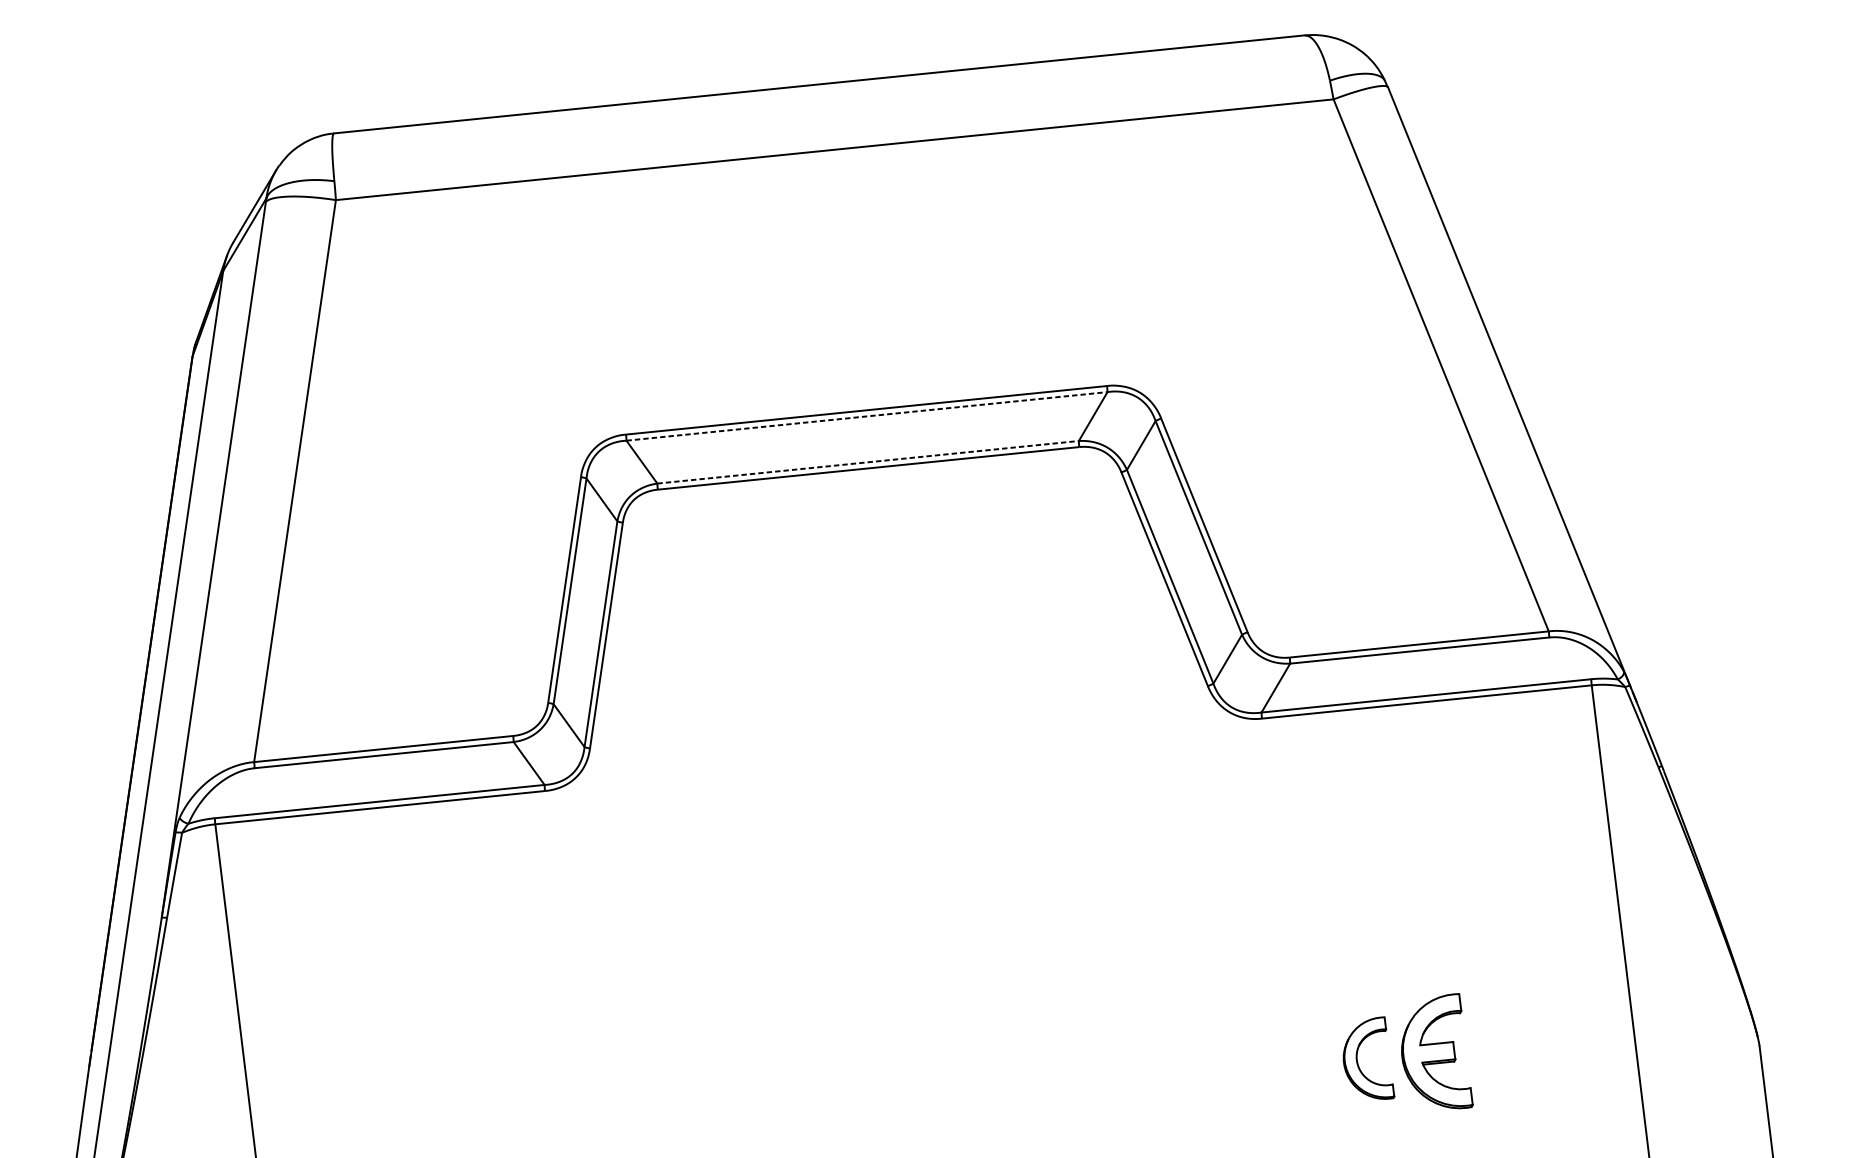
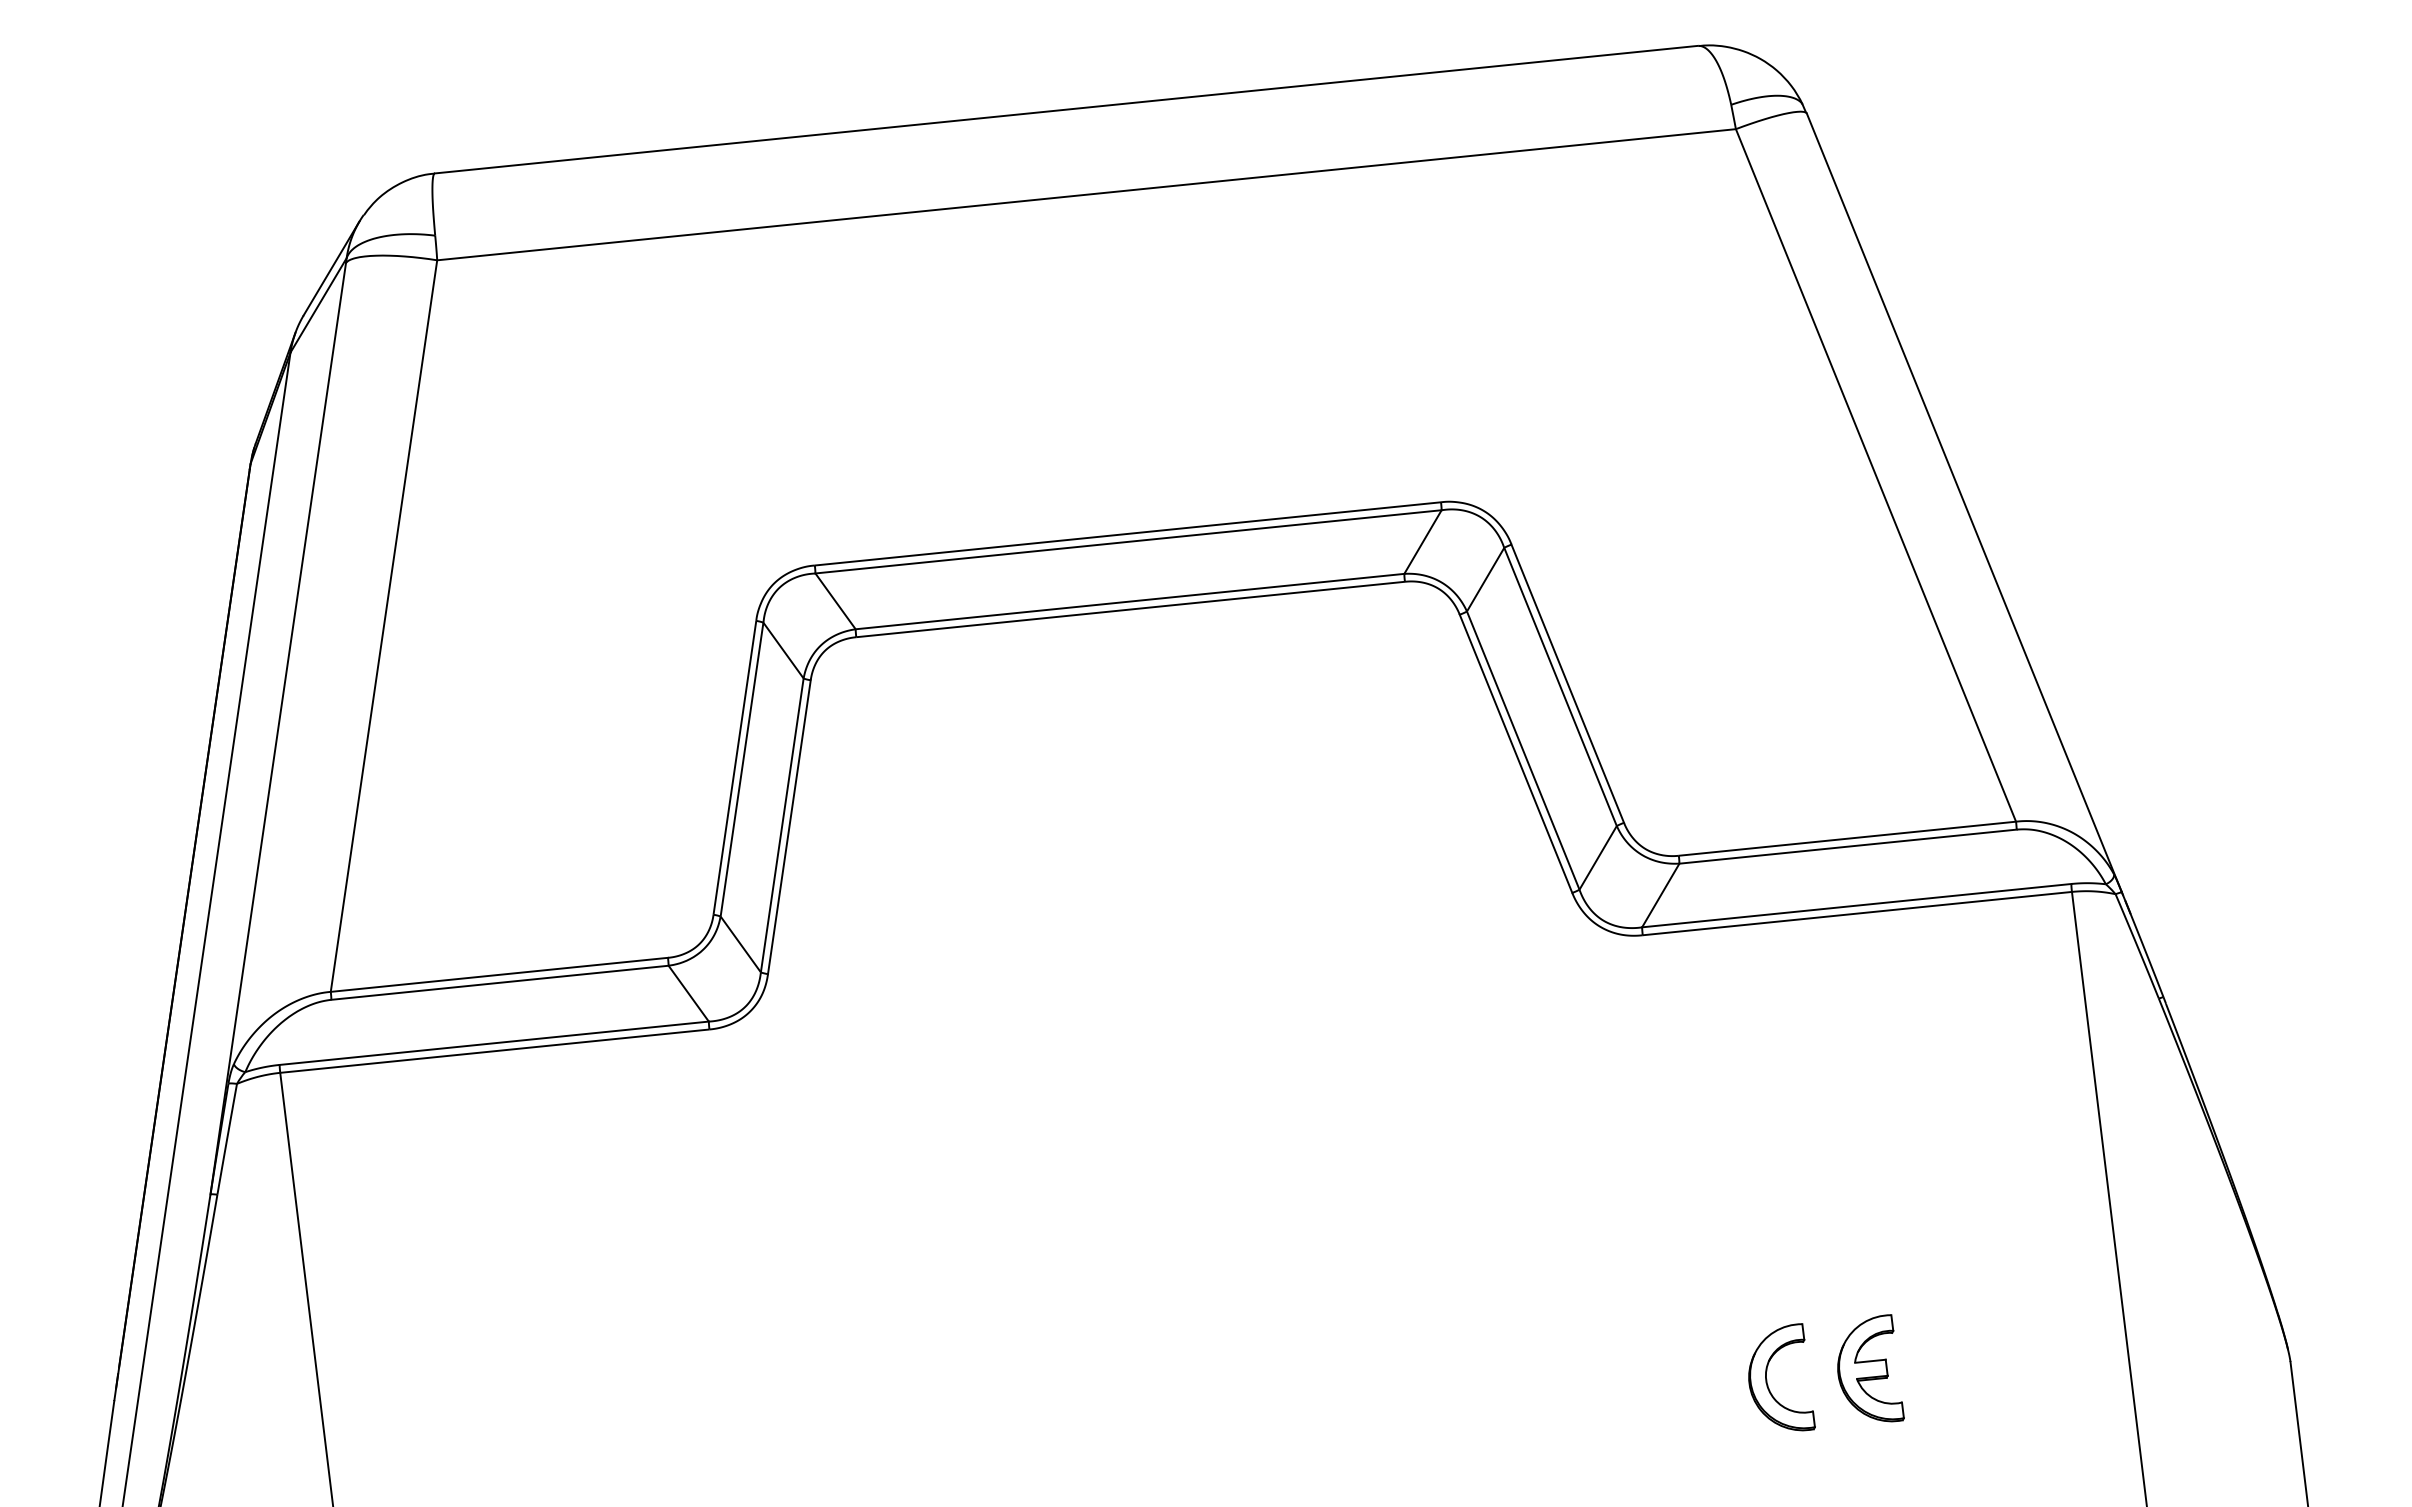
line: (866, 416) -> (1128, 541), dashed -> solid
line: (868, 462) -> (1130, 601), dashed -> solid
part: (1436, 1051) -> (1870, 1368), size x0.71

